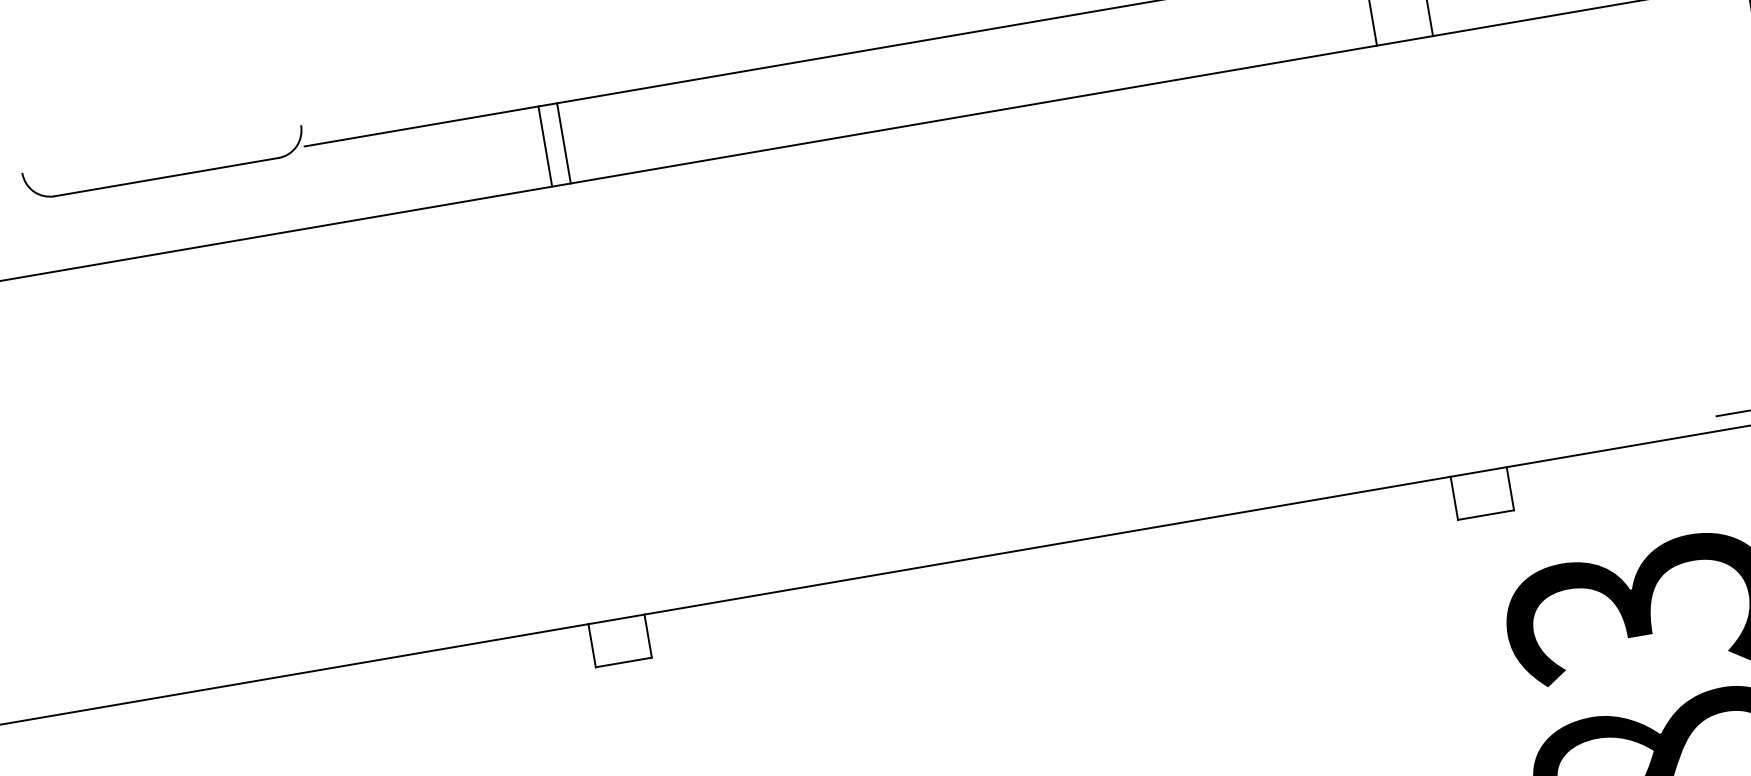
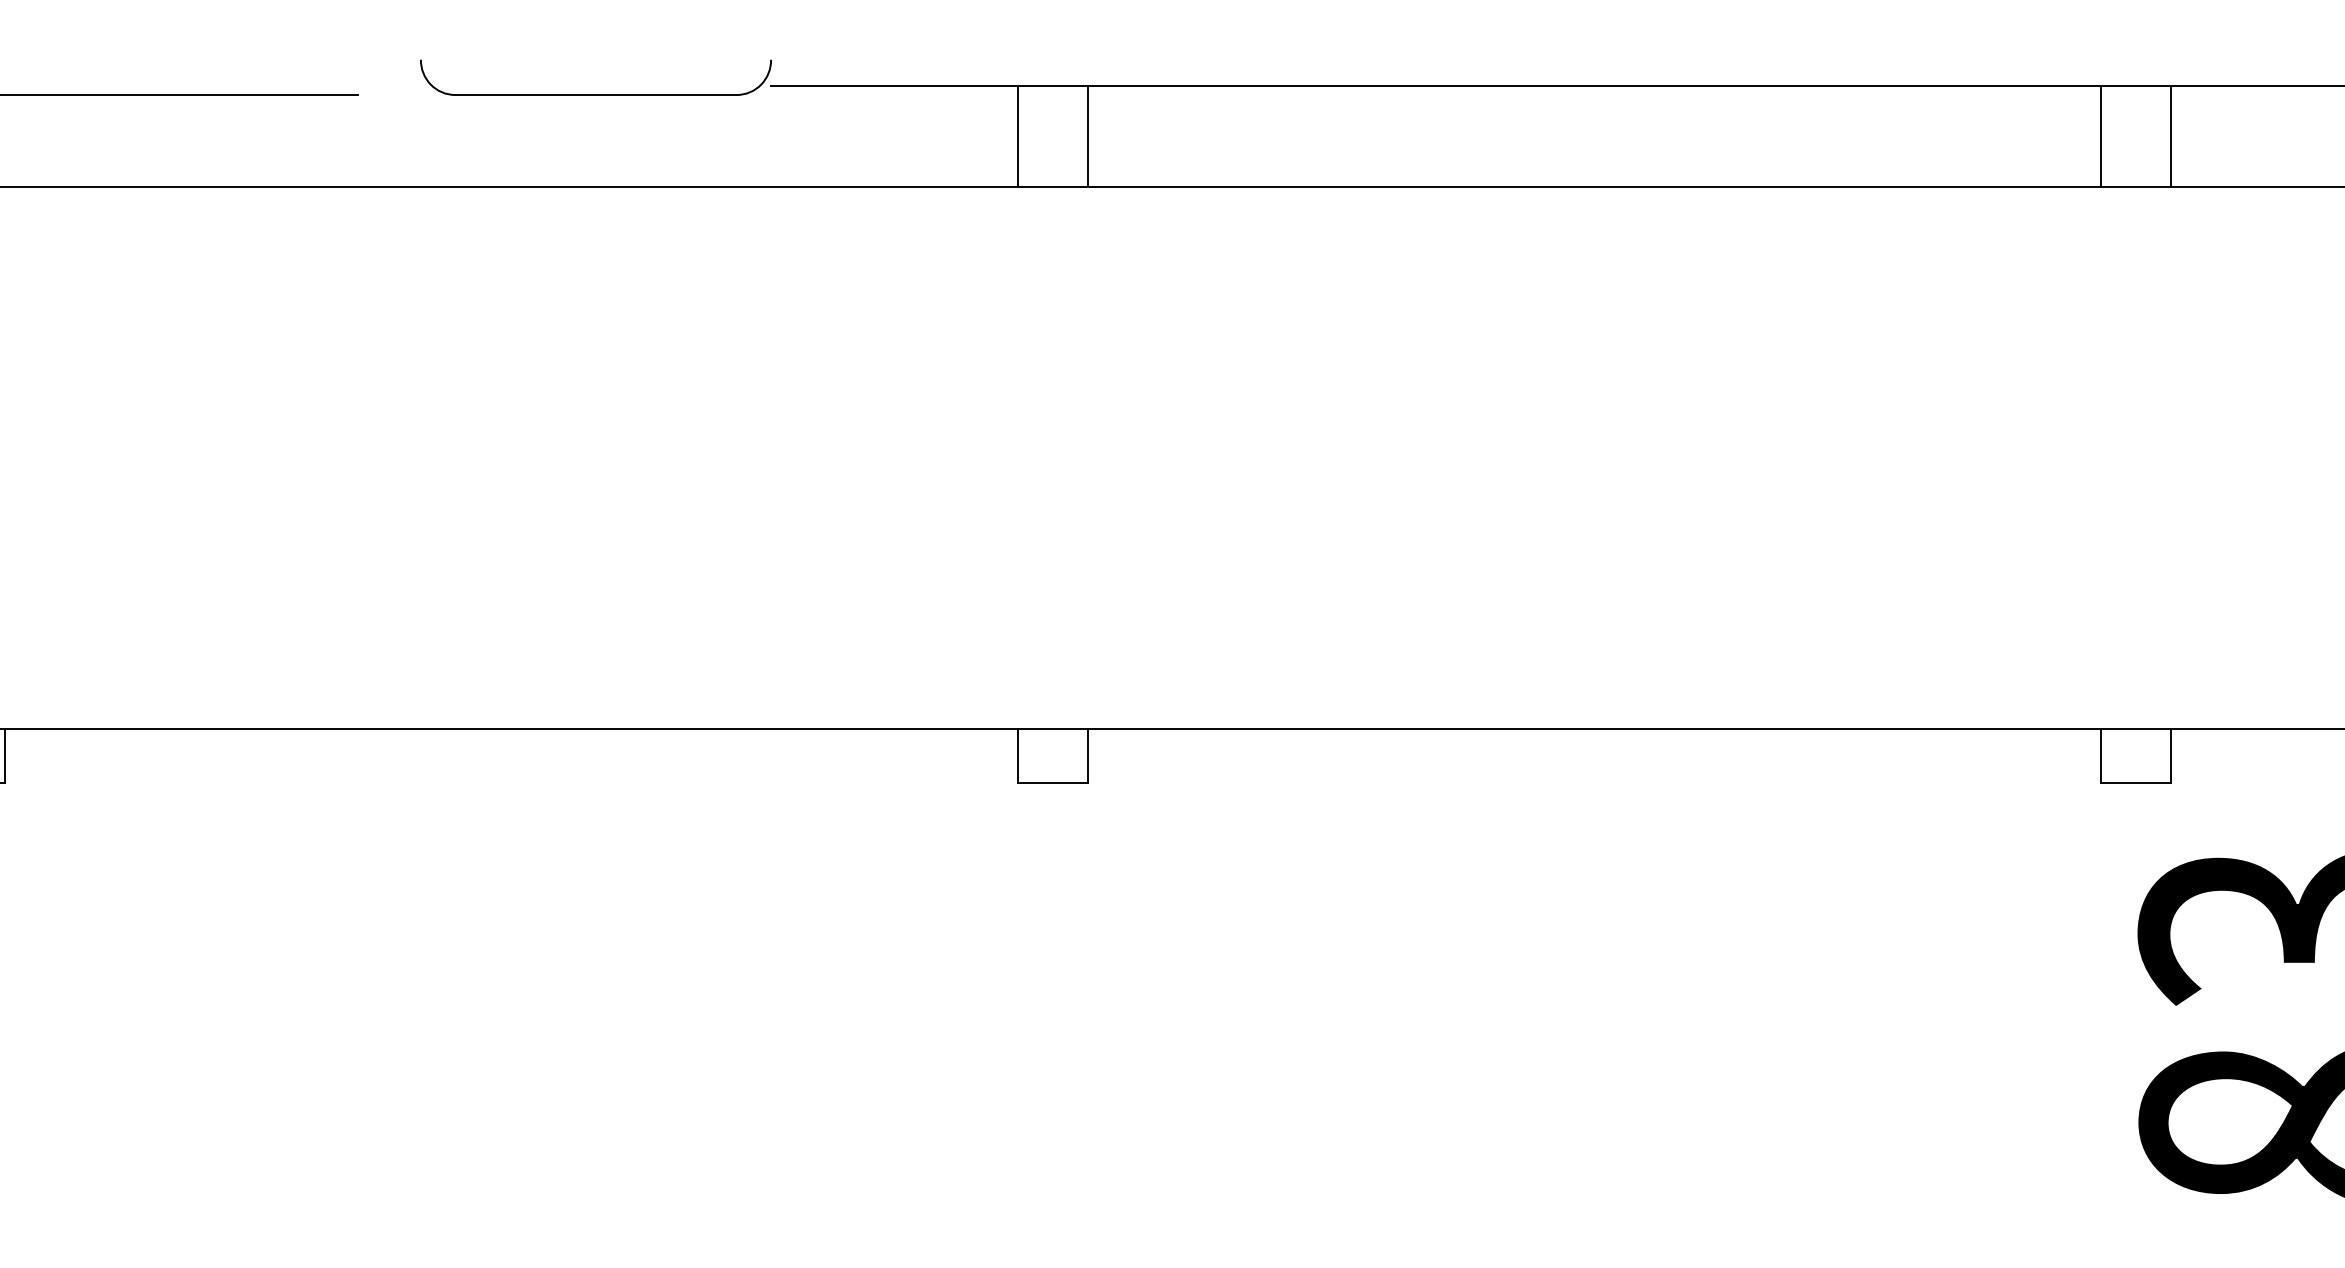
line: (545, 146) -> (1017, 136), moved

